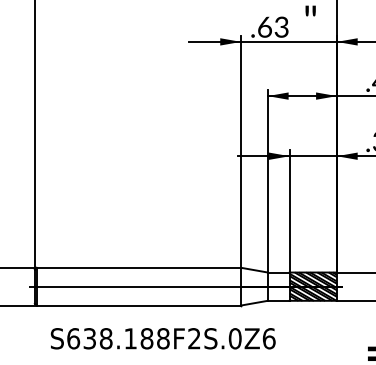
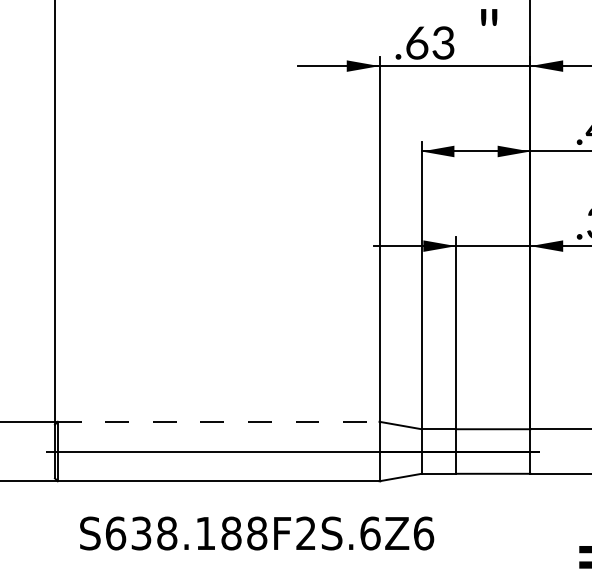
line: (139, 267) -> (219, 421), solid -> dashed
hatch: (312, 286) -> (492, 451), removed
text: (234, 338) -> (369, 533), S638.188F2S.0Z6 -> S638.188F2S.6Z6

